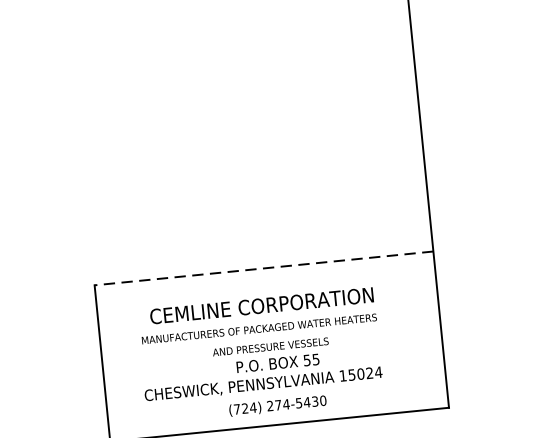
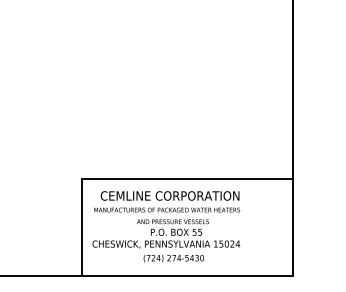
line: (263, 269) -> (187, 179), dashed -> solid
text: (260, 355) -> (166, 226), moved

